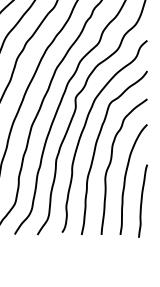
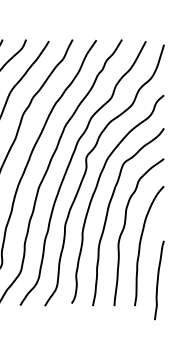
curve: (142, 201) -> (158, 280), moved

